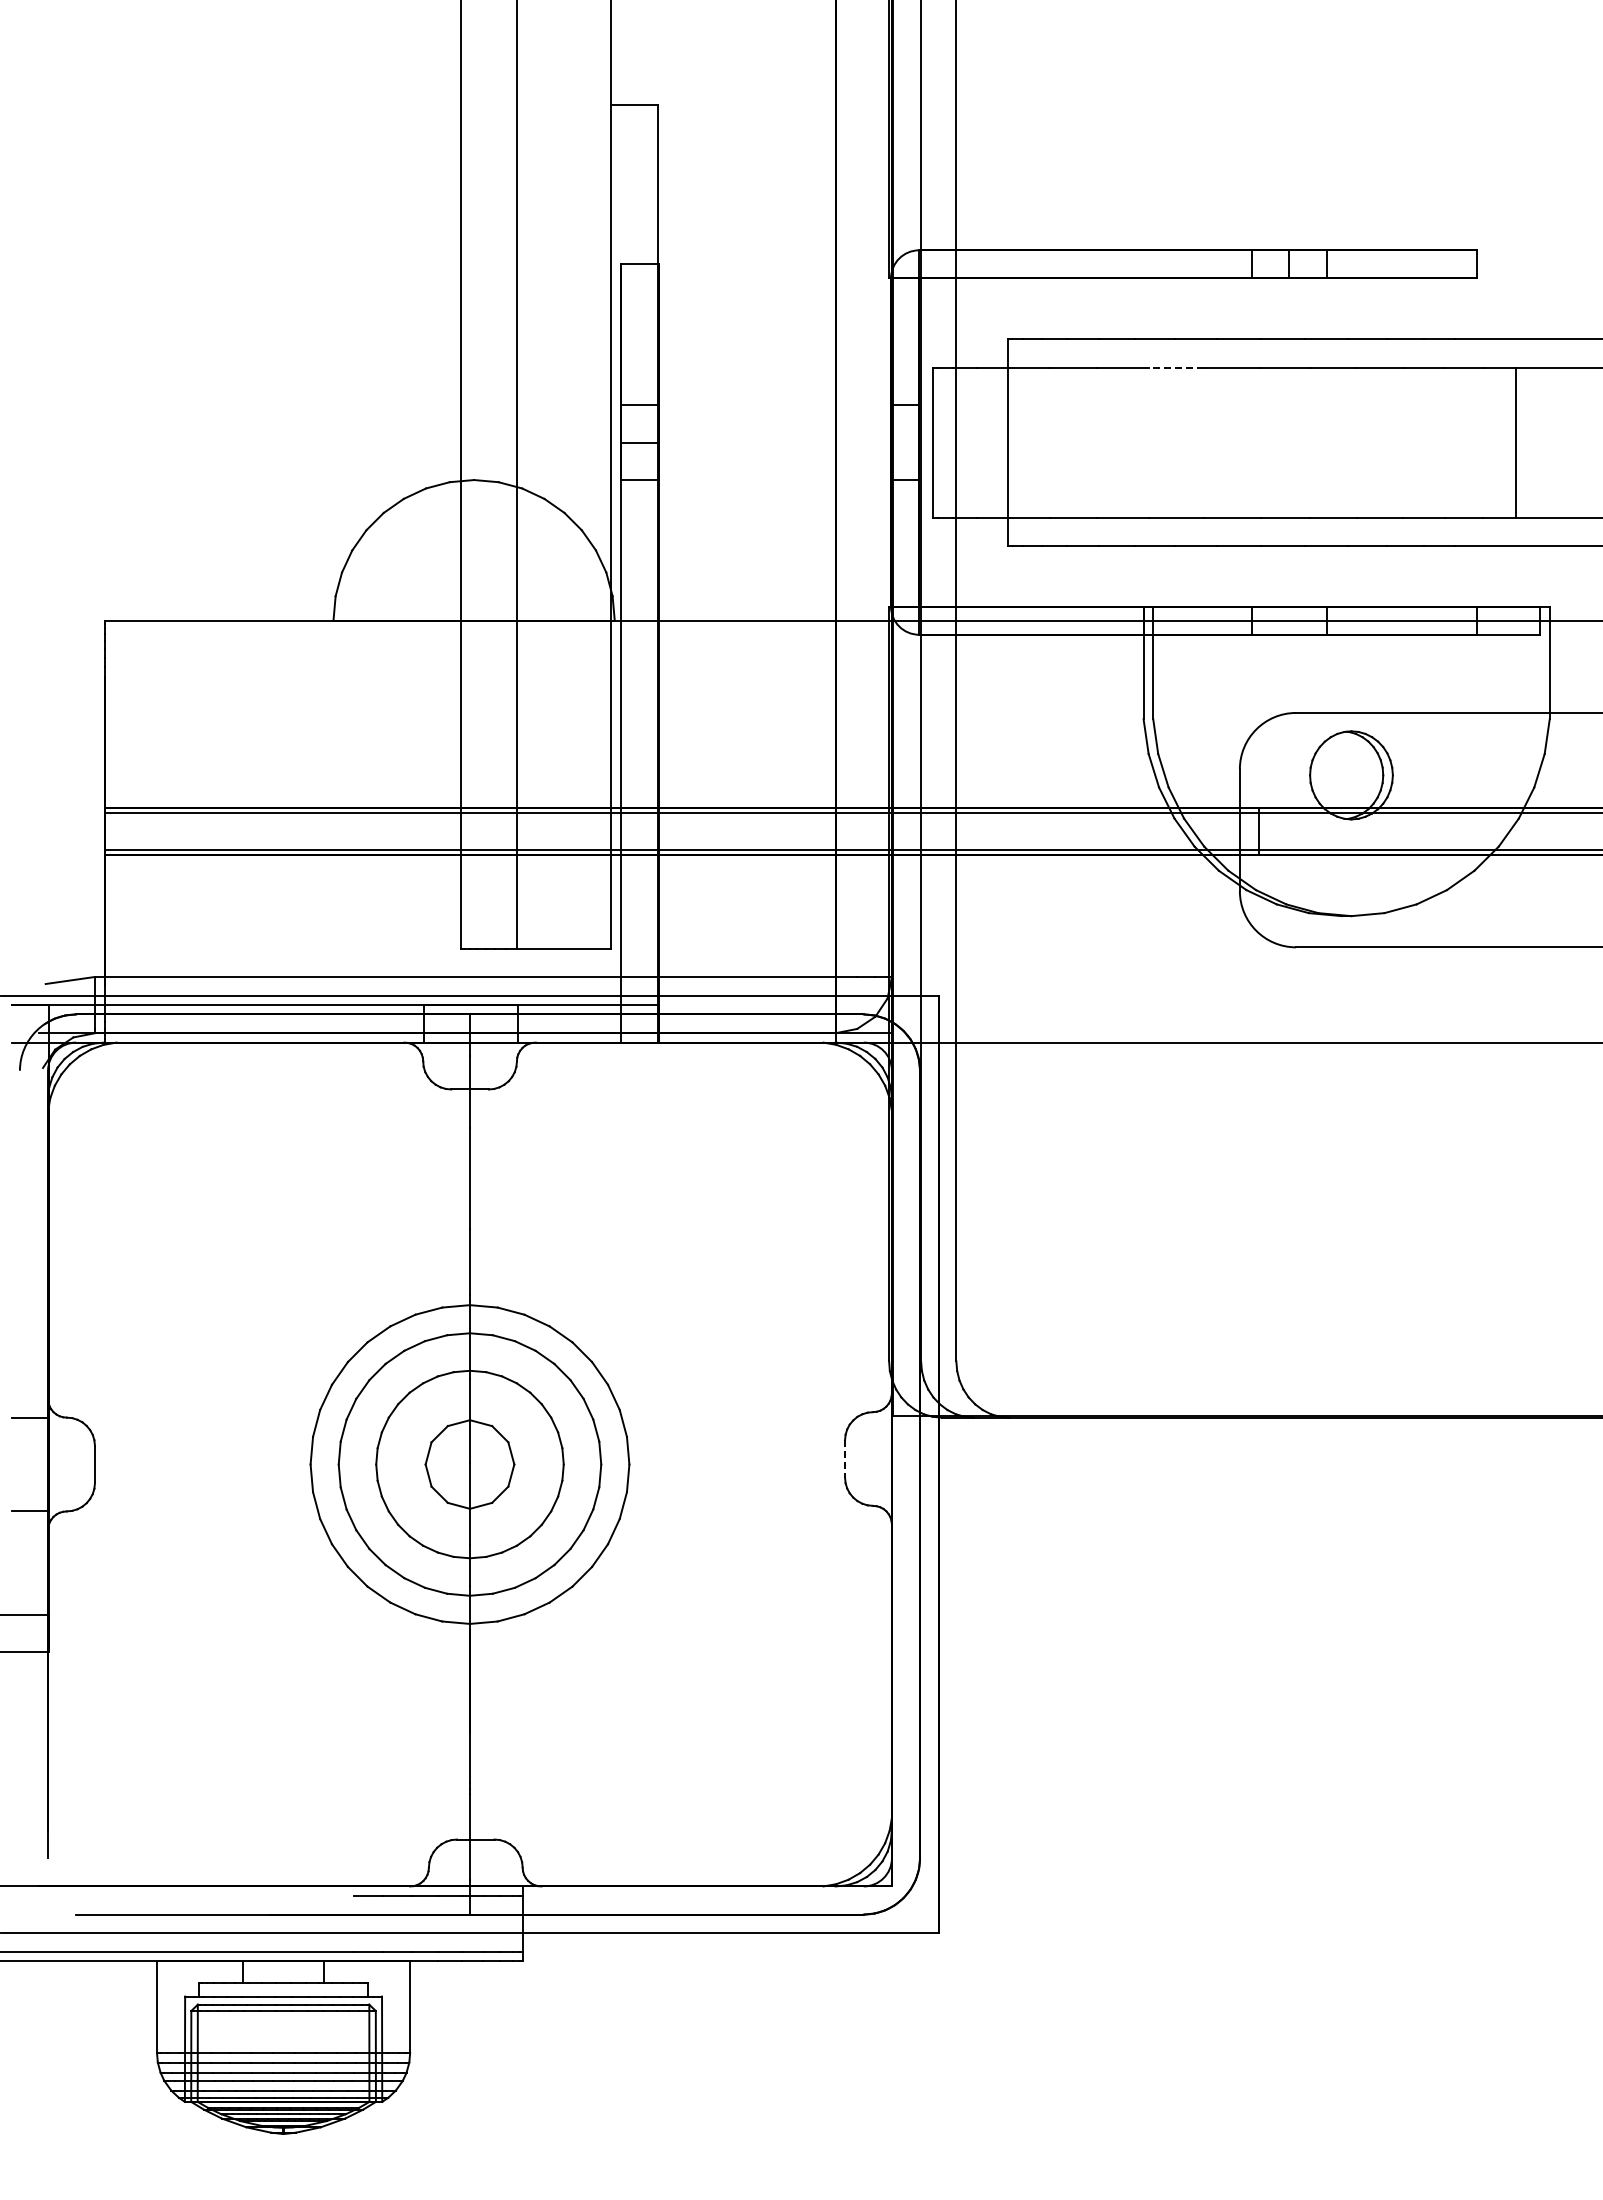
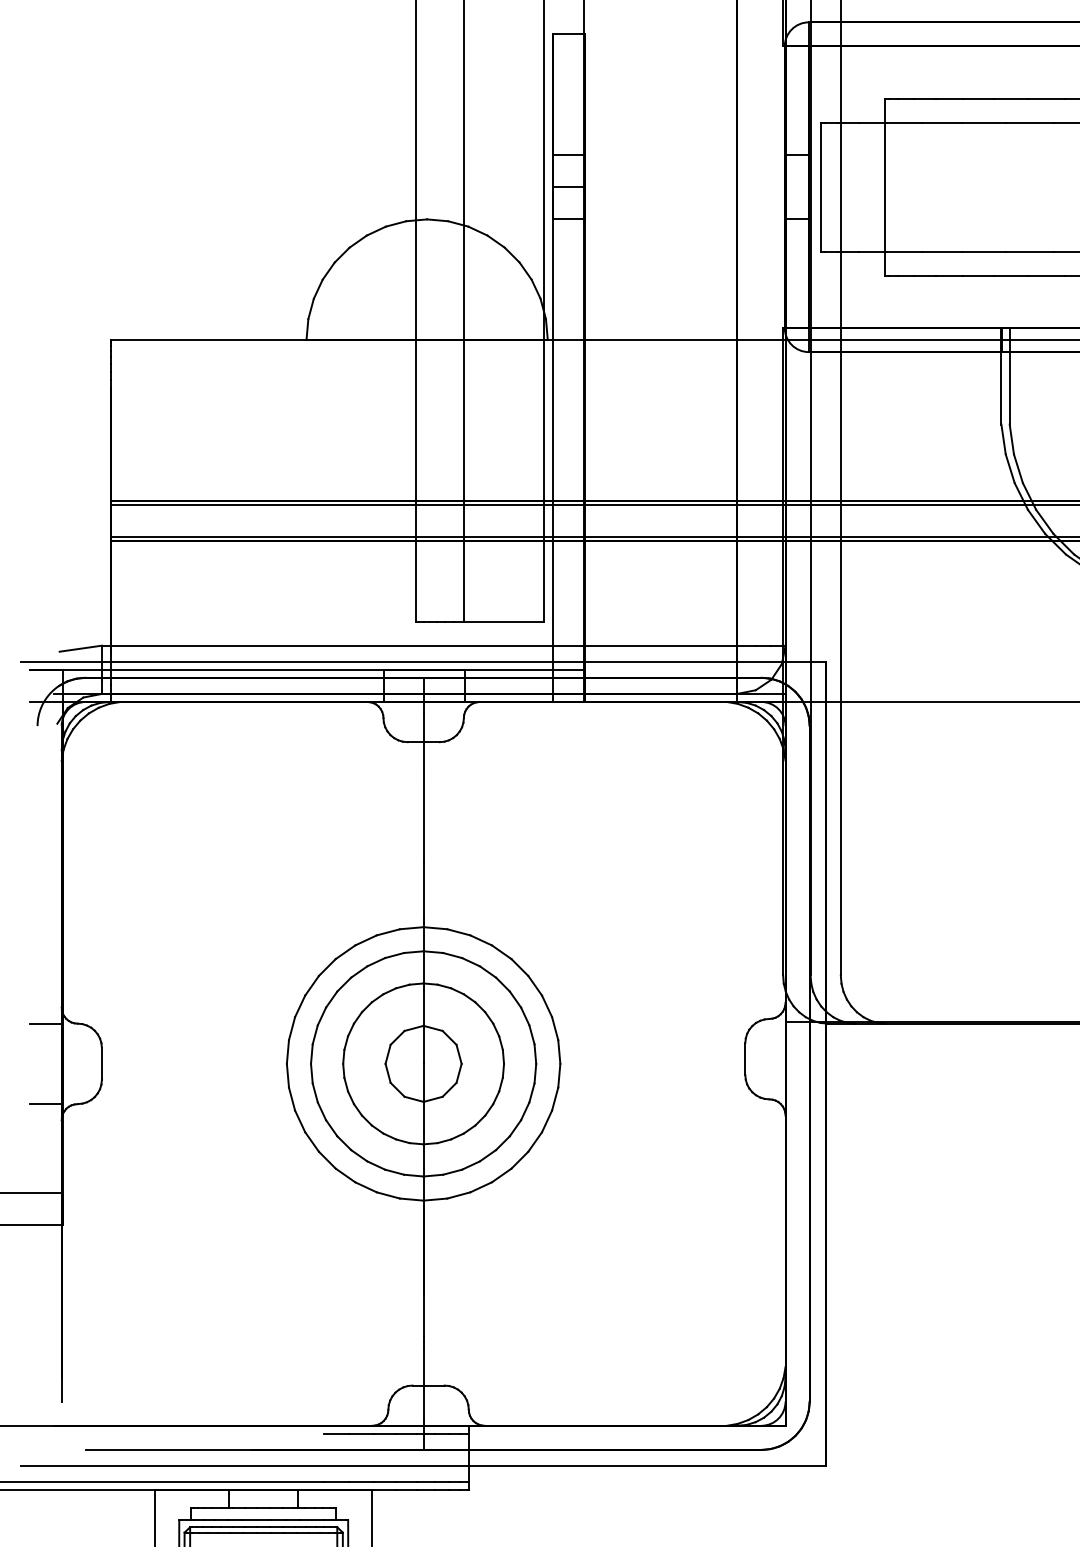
line: (1176, 367) -> (1029, 122), dashed -> solid
line: (845, 1459) -> (745, 1059), dashed -> solid

